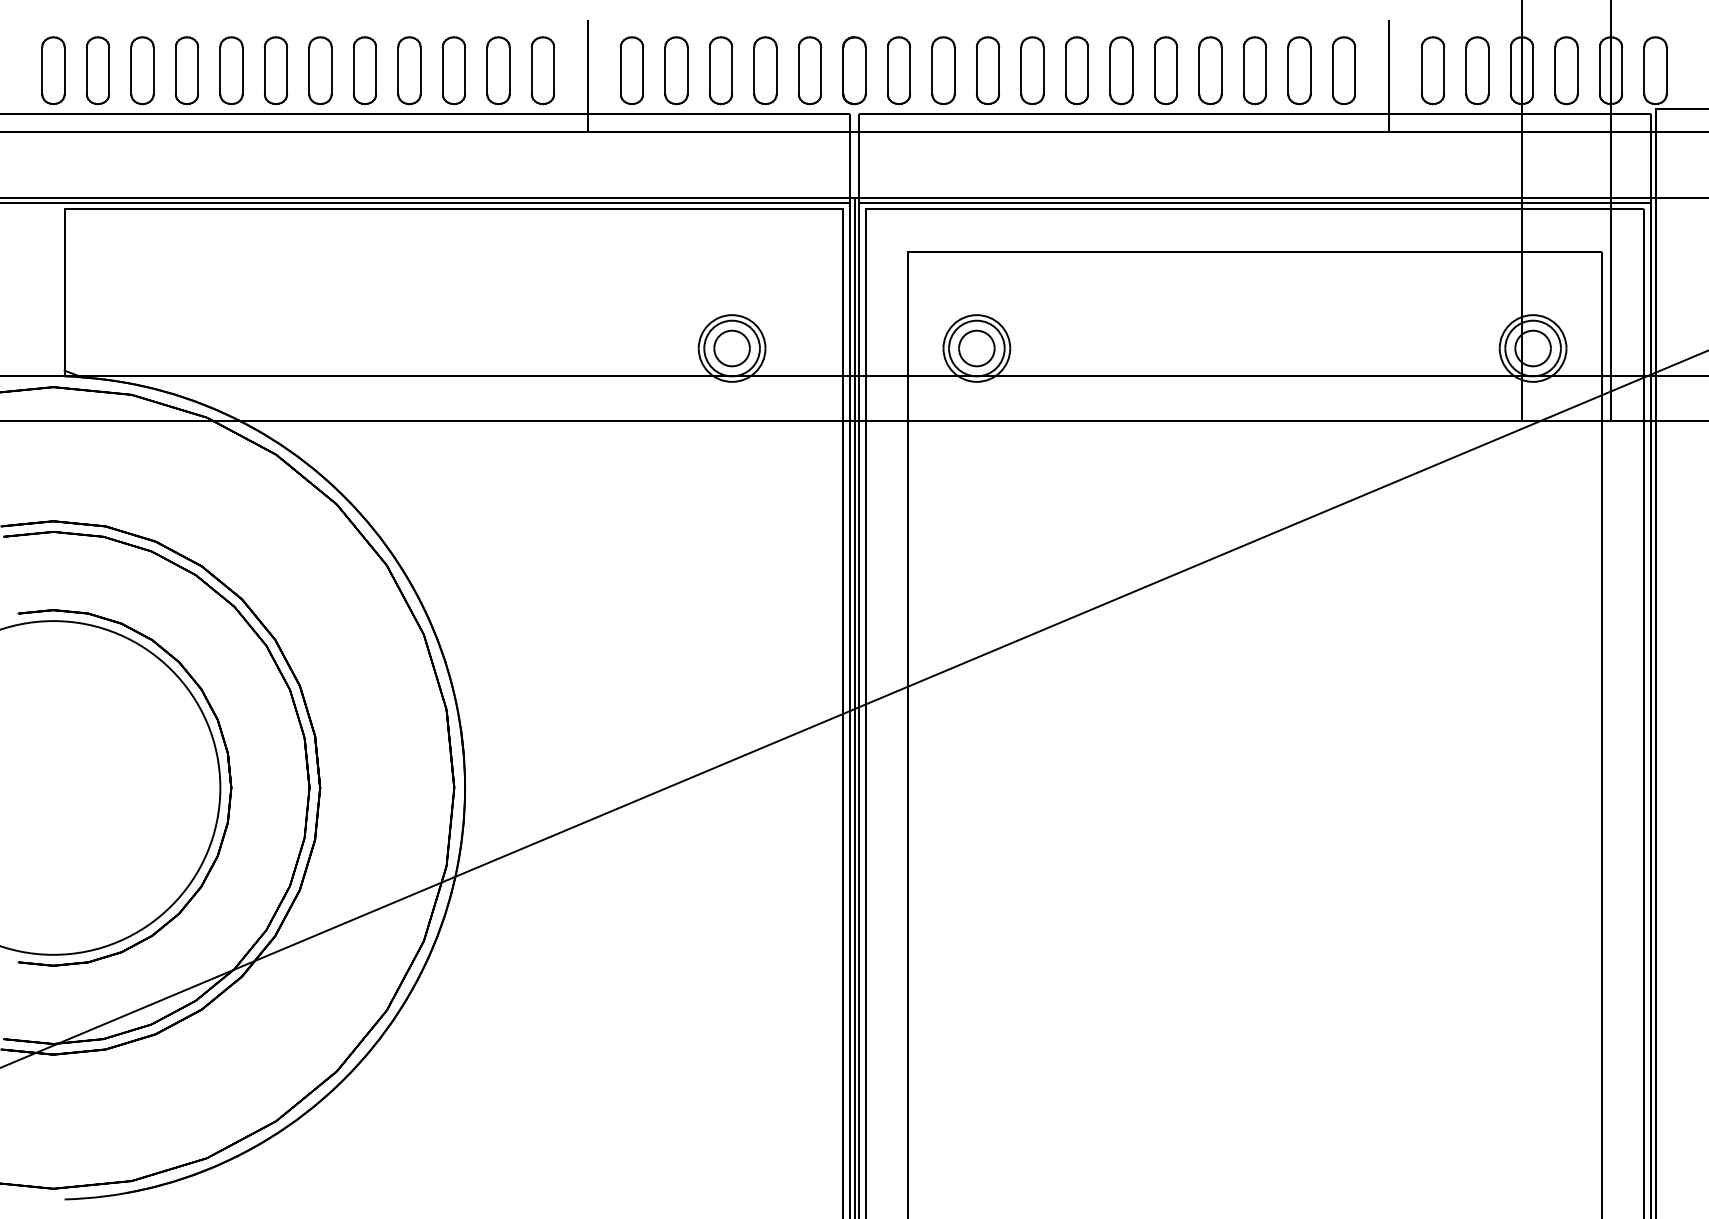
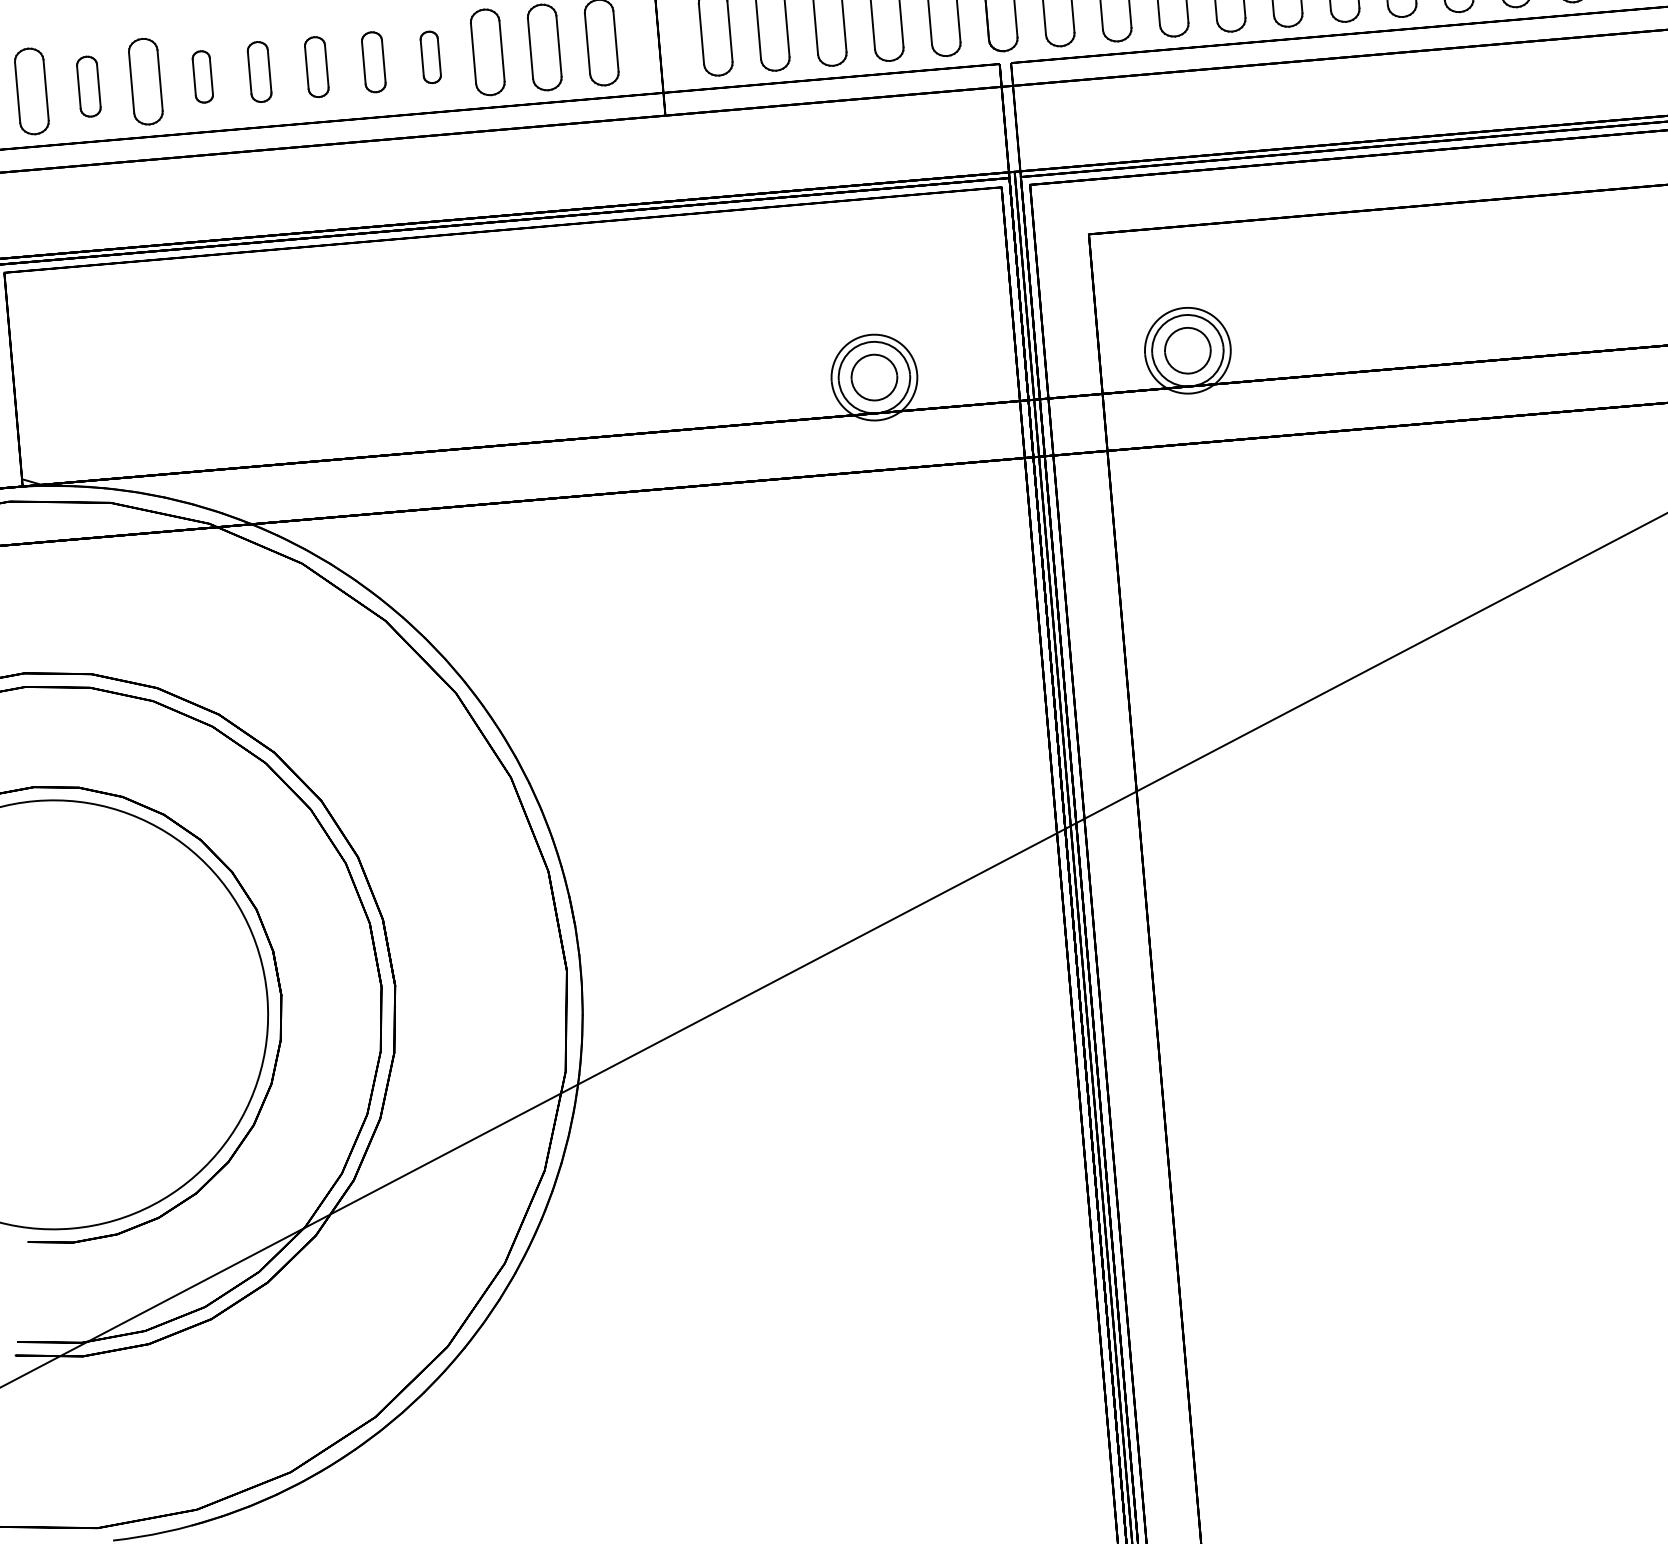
part: (142, 70) -> (88, 86), size x0.7
part: (231, 70) -> (202, 76), size x0.6
part: (275, 70) -> (259, 71), size x0.7
part: (320, 70) -> (316, 66), size x0.7
part: (364, 70) -> (373, 61), size x0.7
part: (409, 70) -> (430, 56), size x0.6

